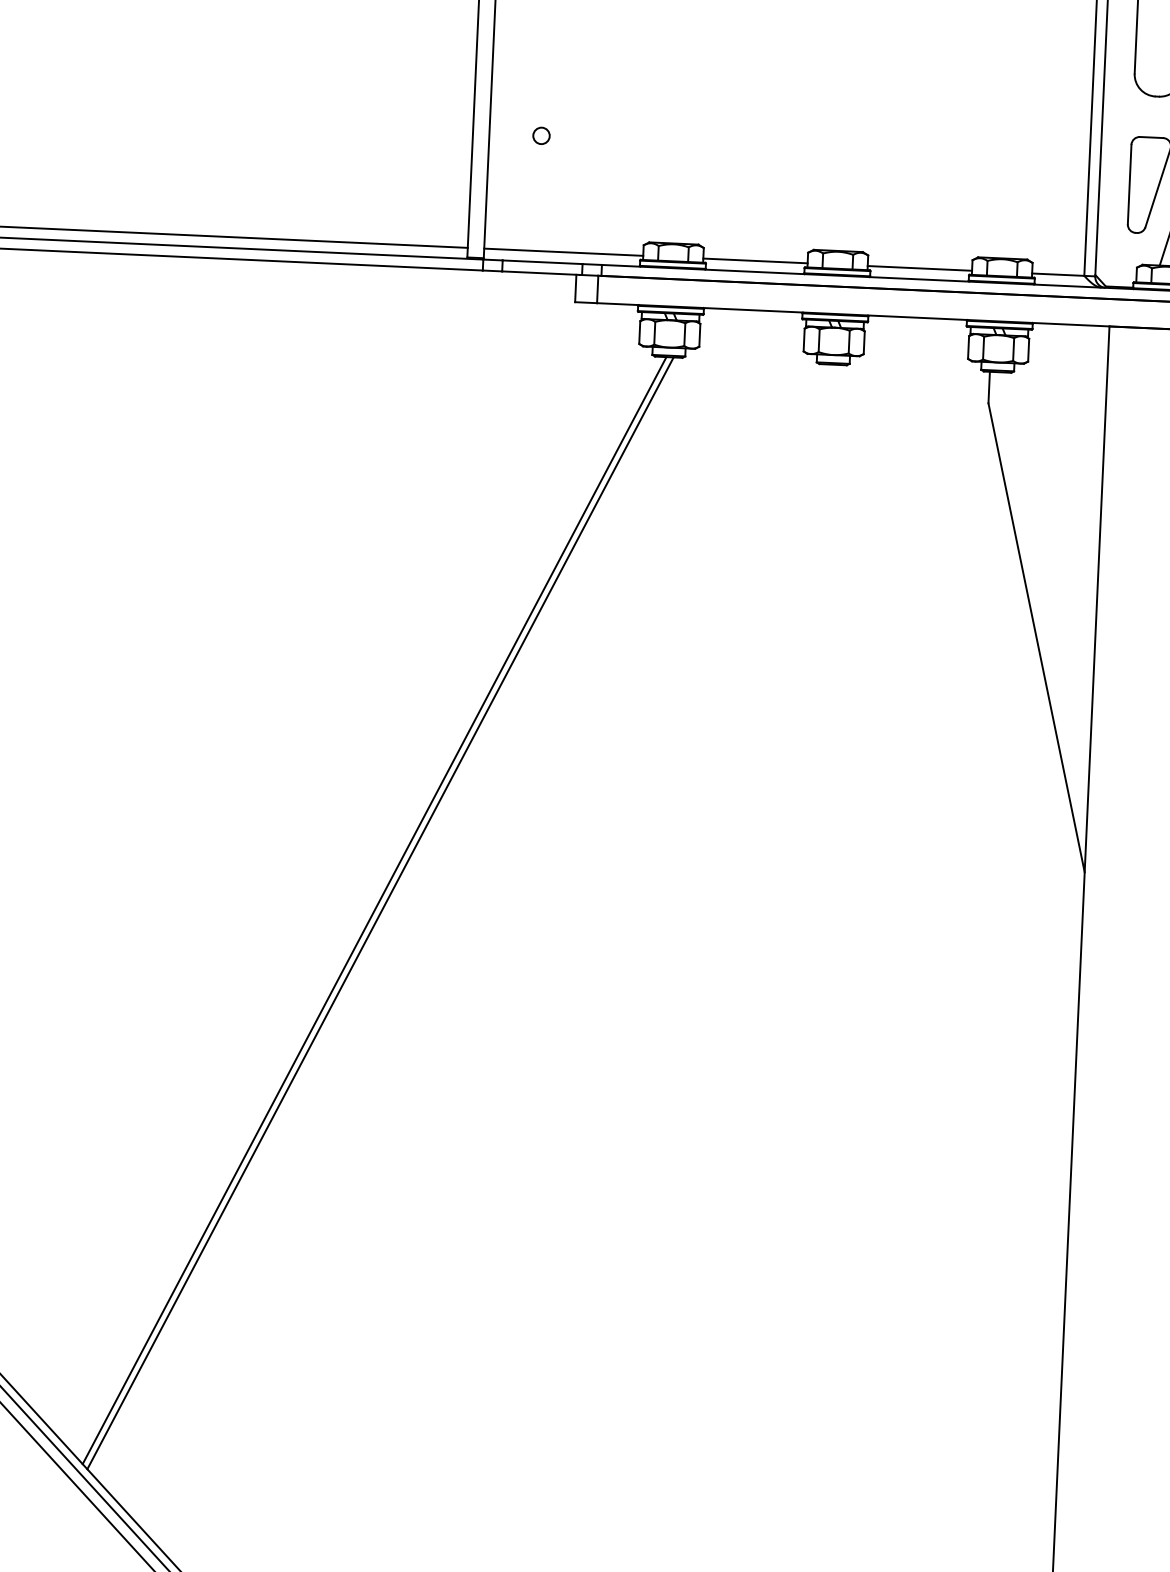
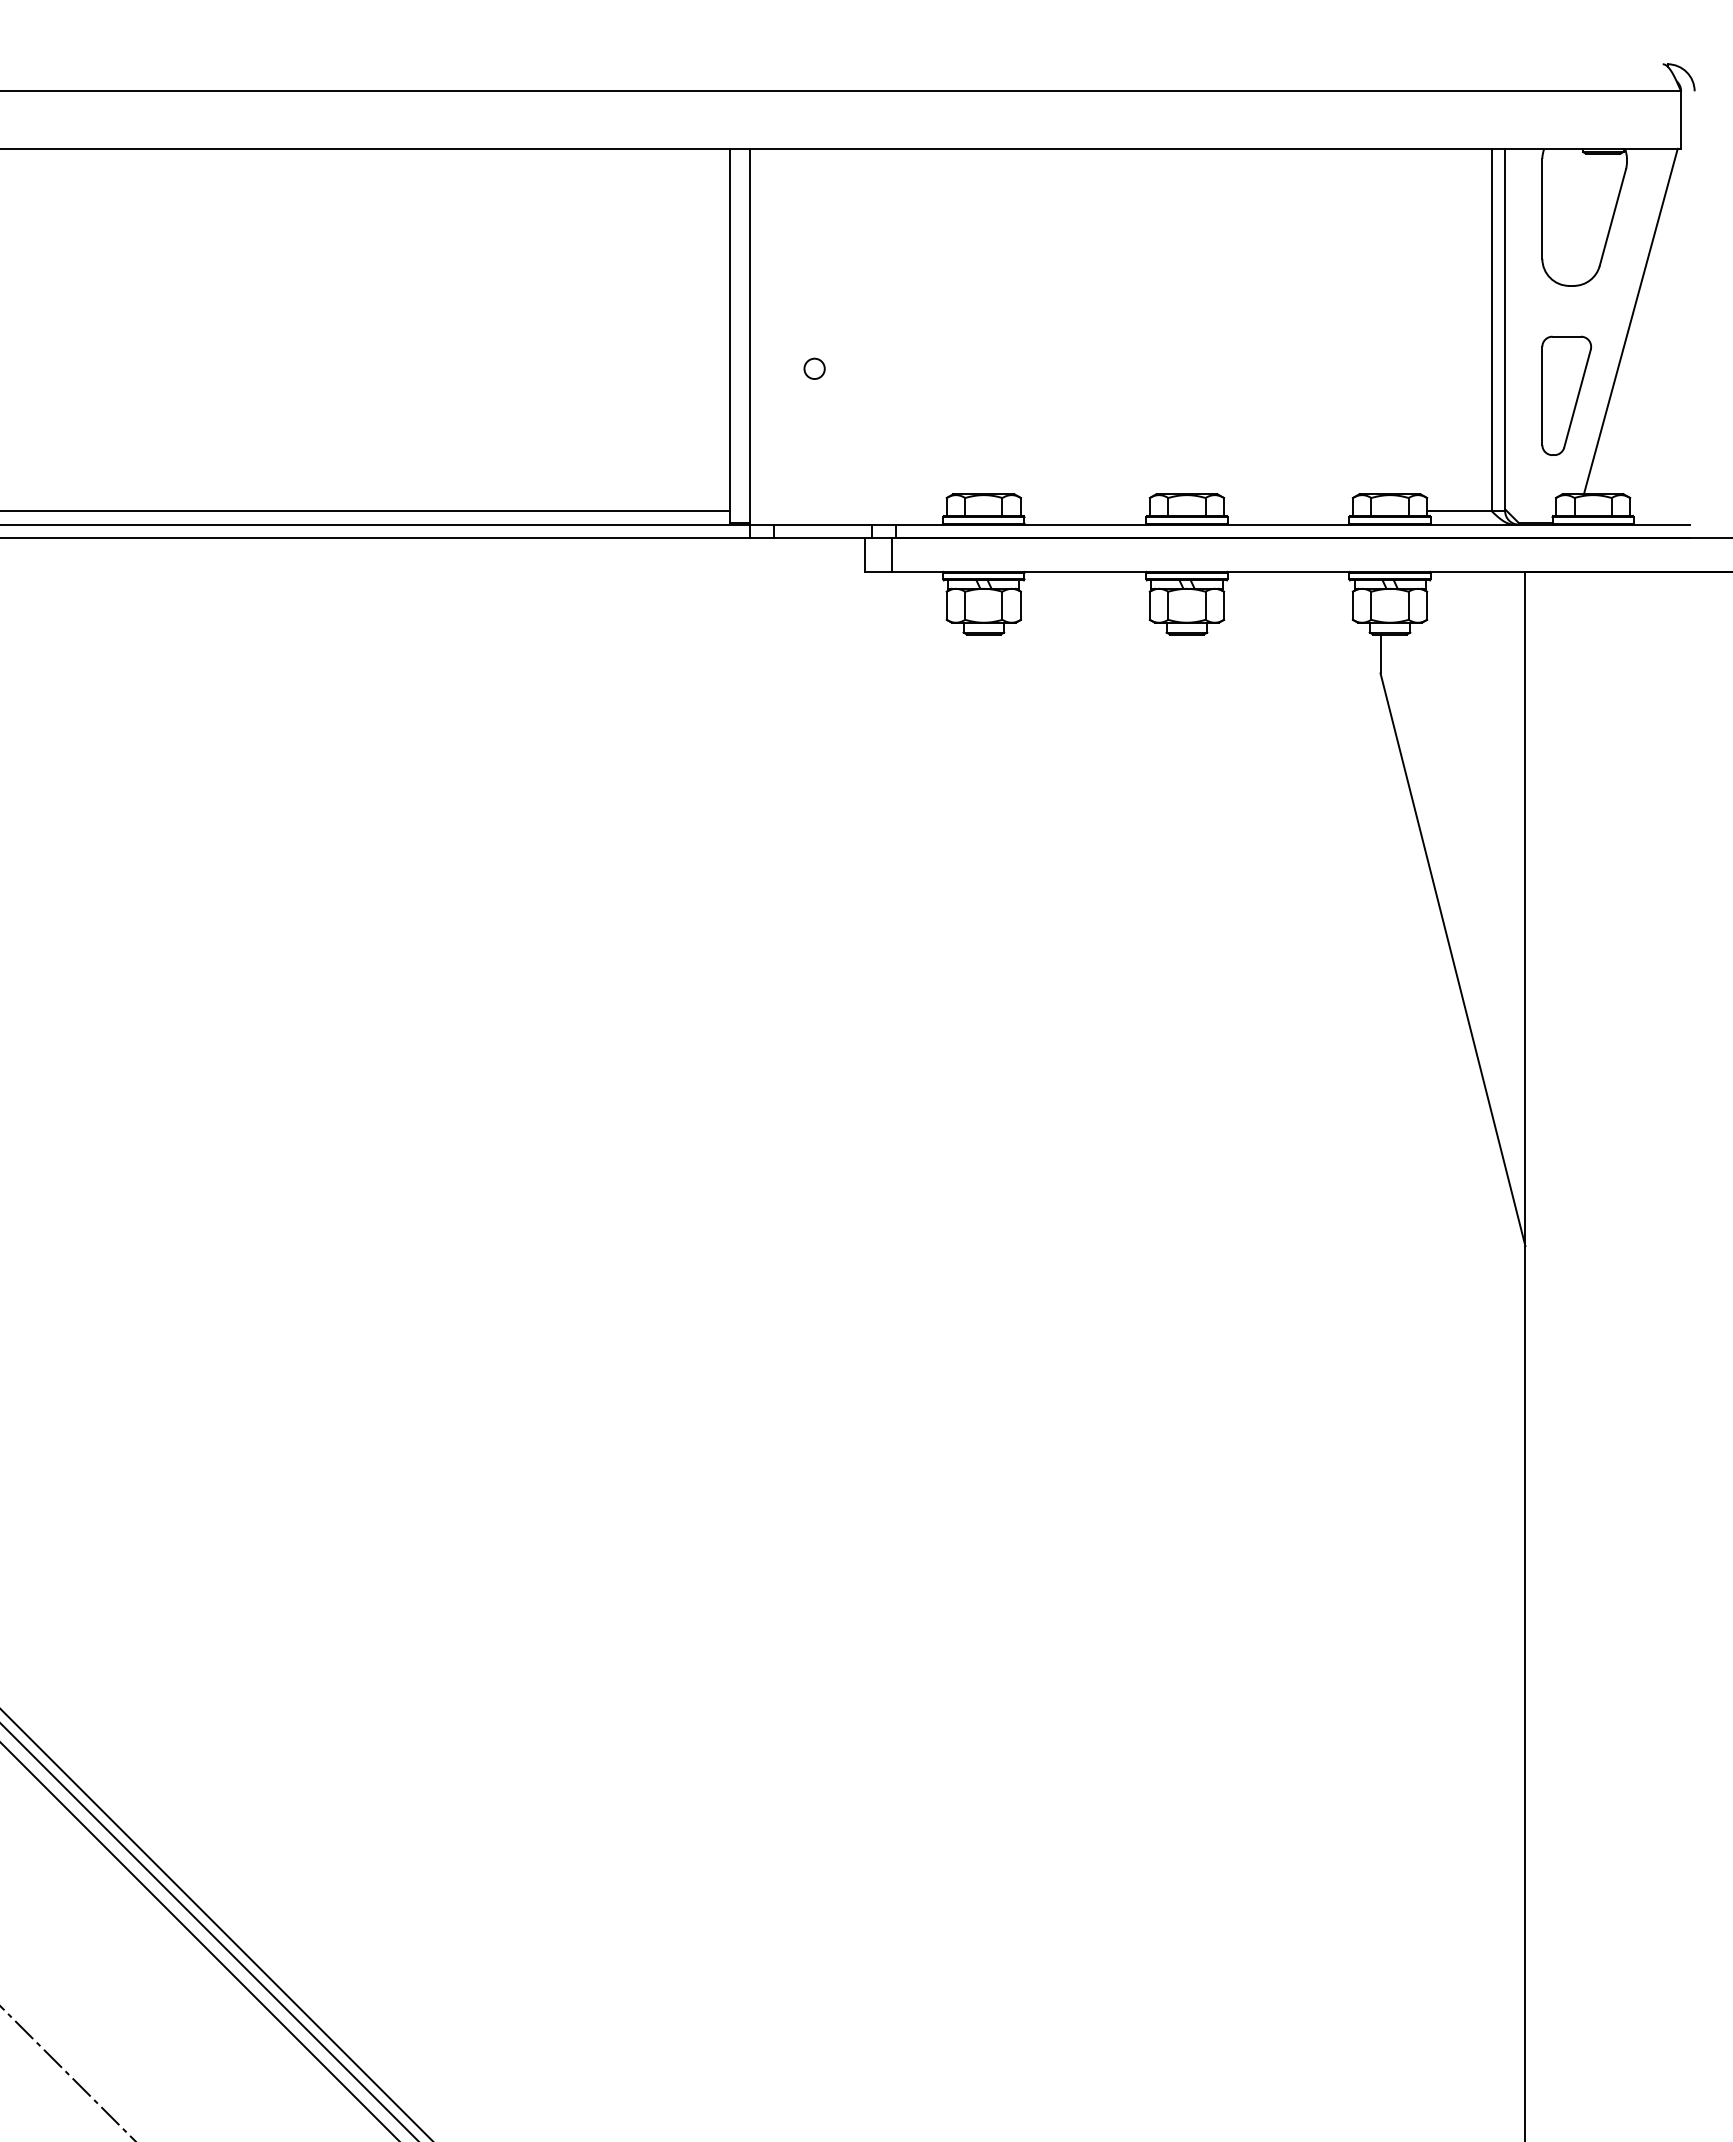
line: (563, 252) -> (848, 511), removed
line: (754, 261) -> (1084, 511), removed
line: (919, 268) -> (1288, 511), removed
line: (374, 910) -> (652, 1332), removed
line: (380, 912) -> (659, 1335), removed

